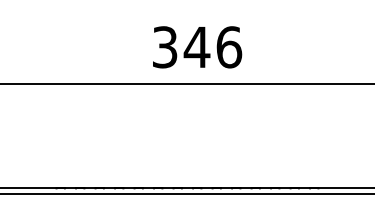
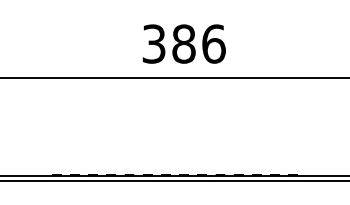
text: (196, 46) -> (183, 43), 346 -> 386

